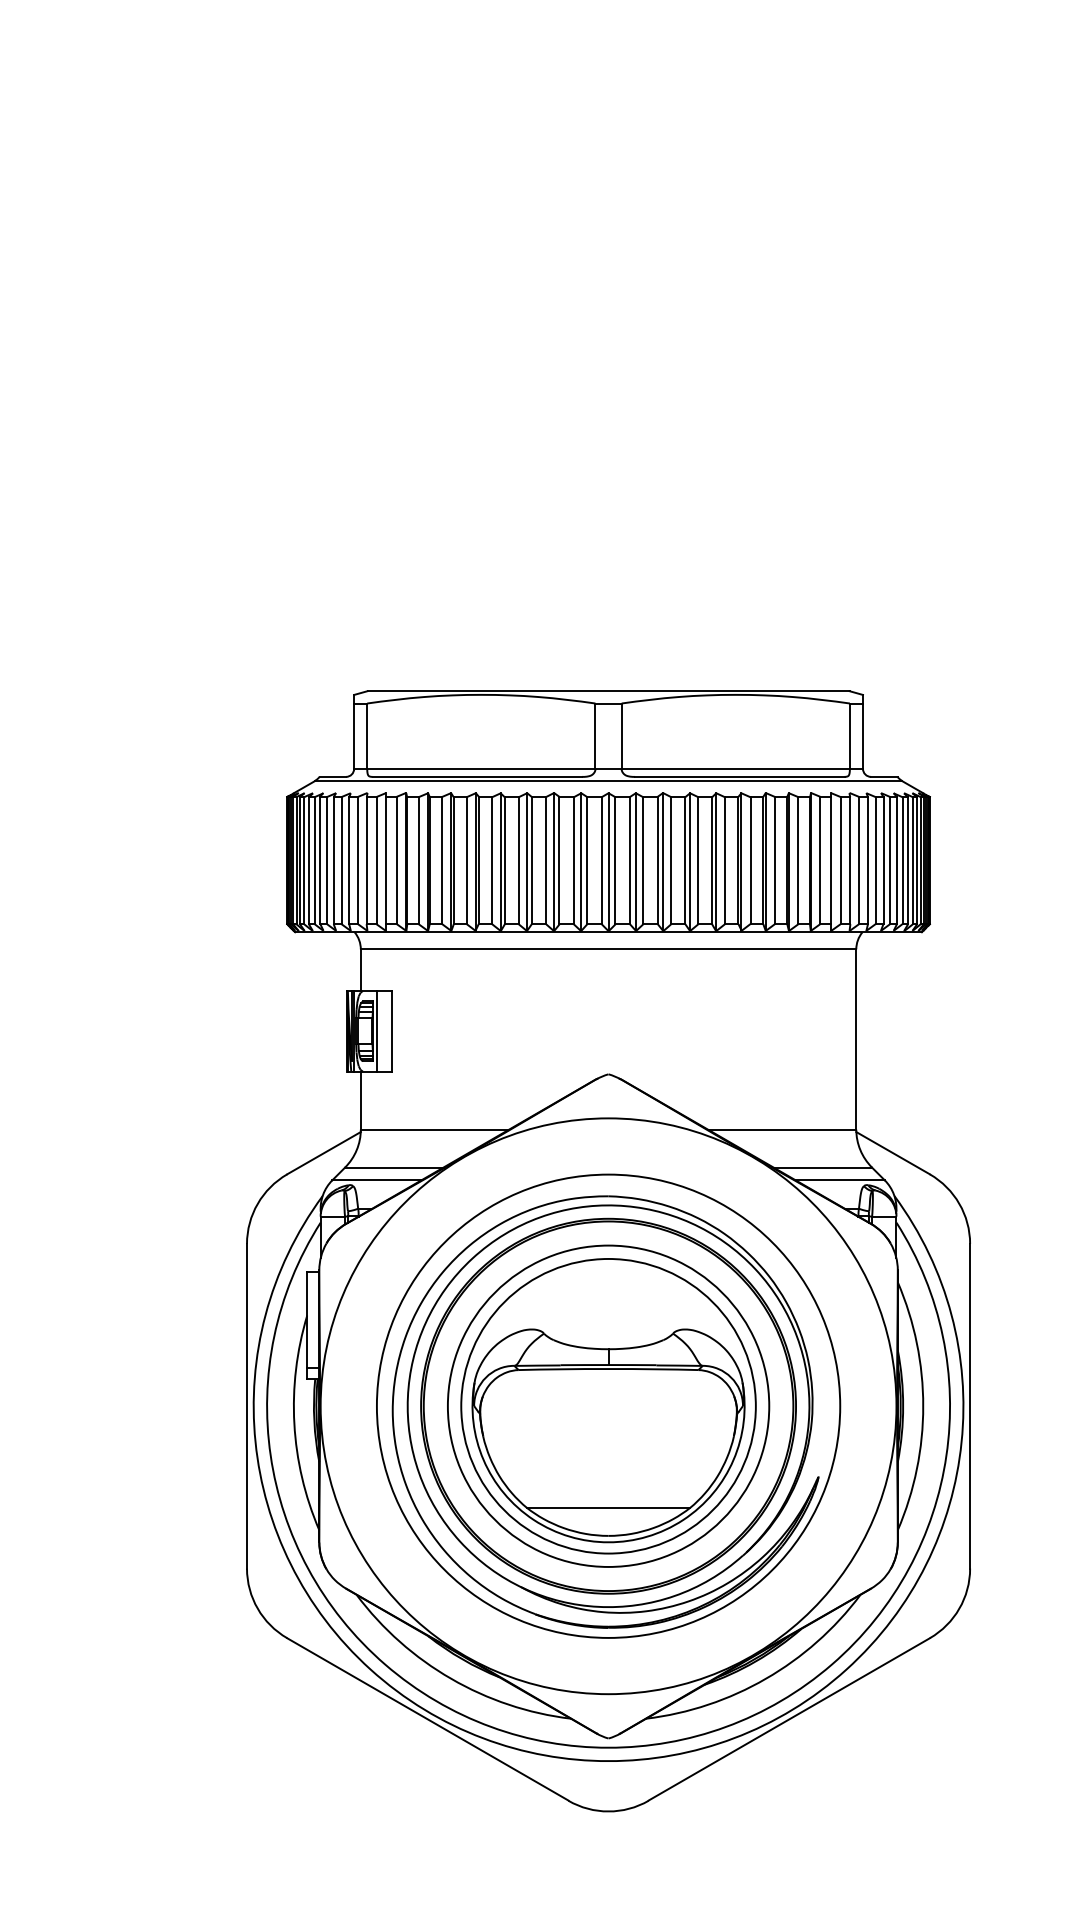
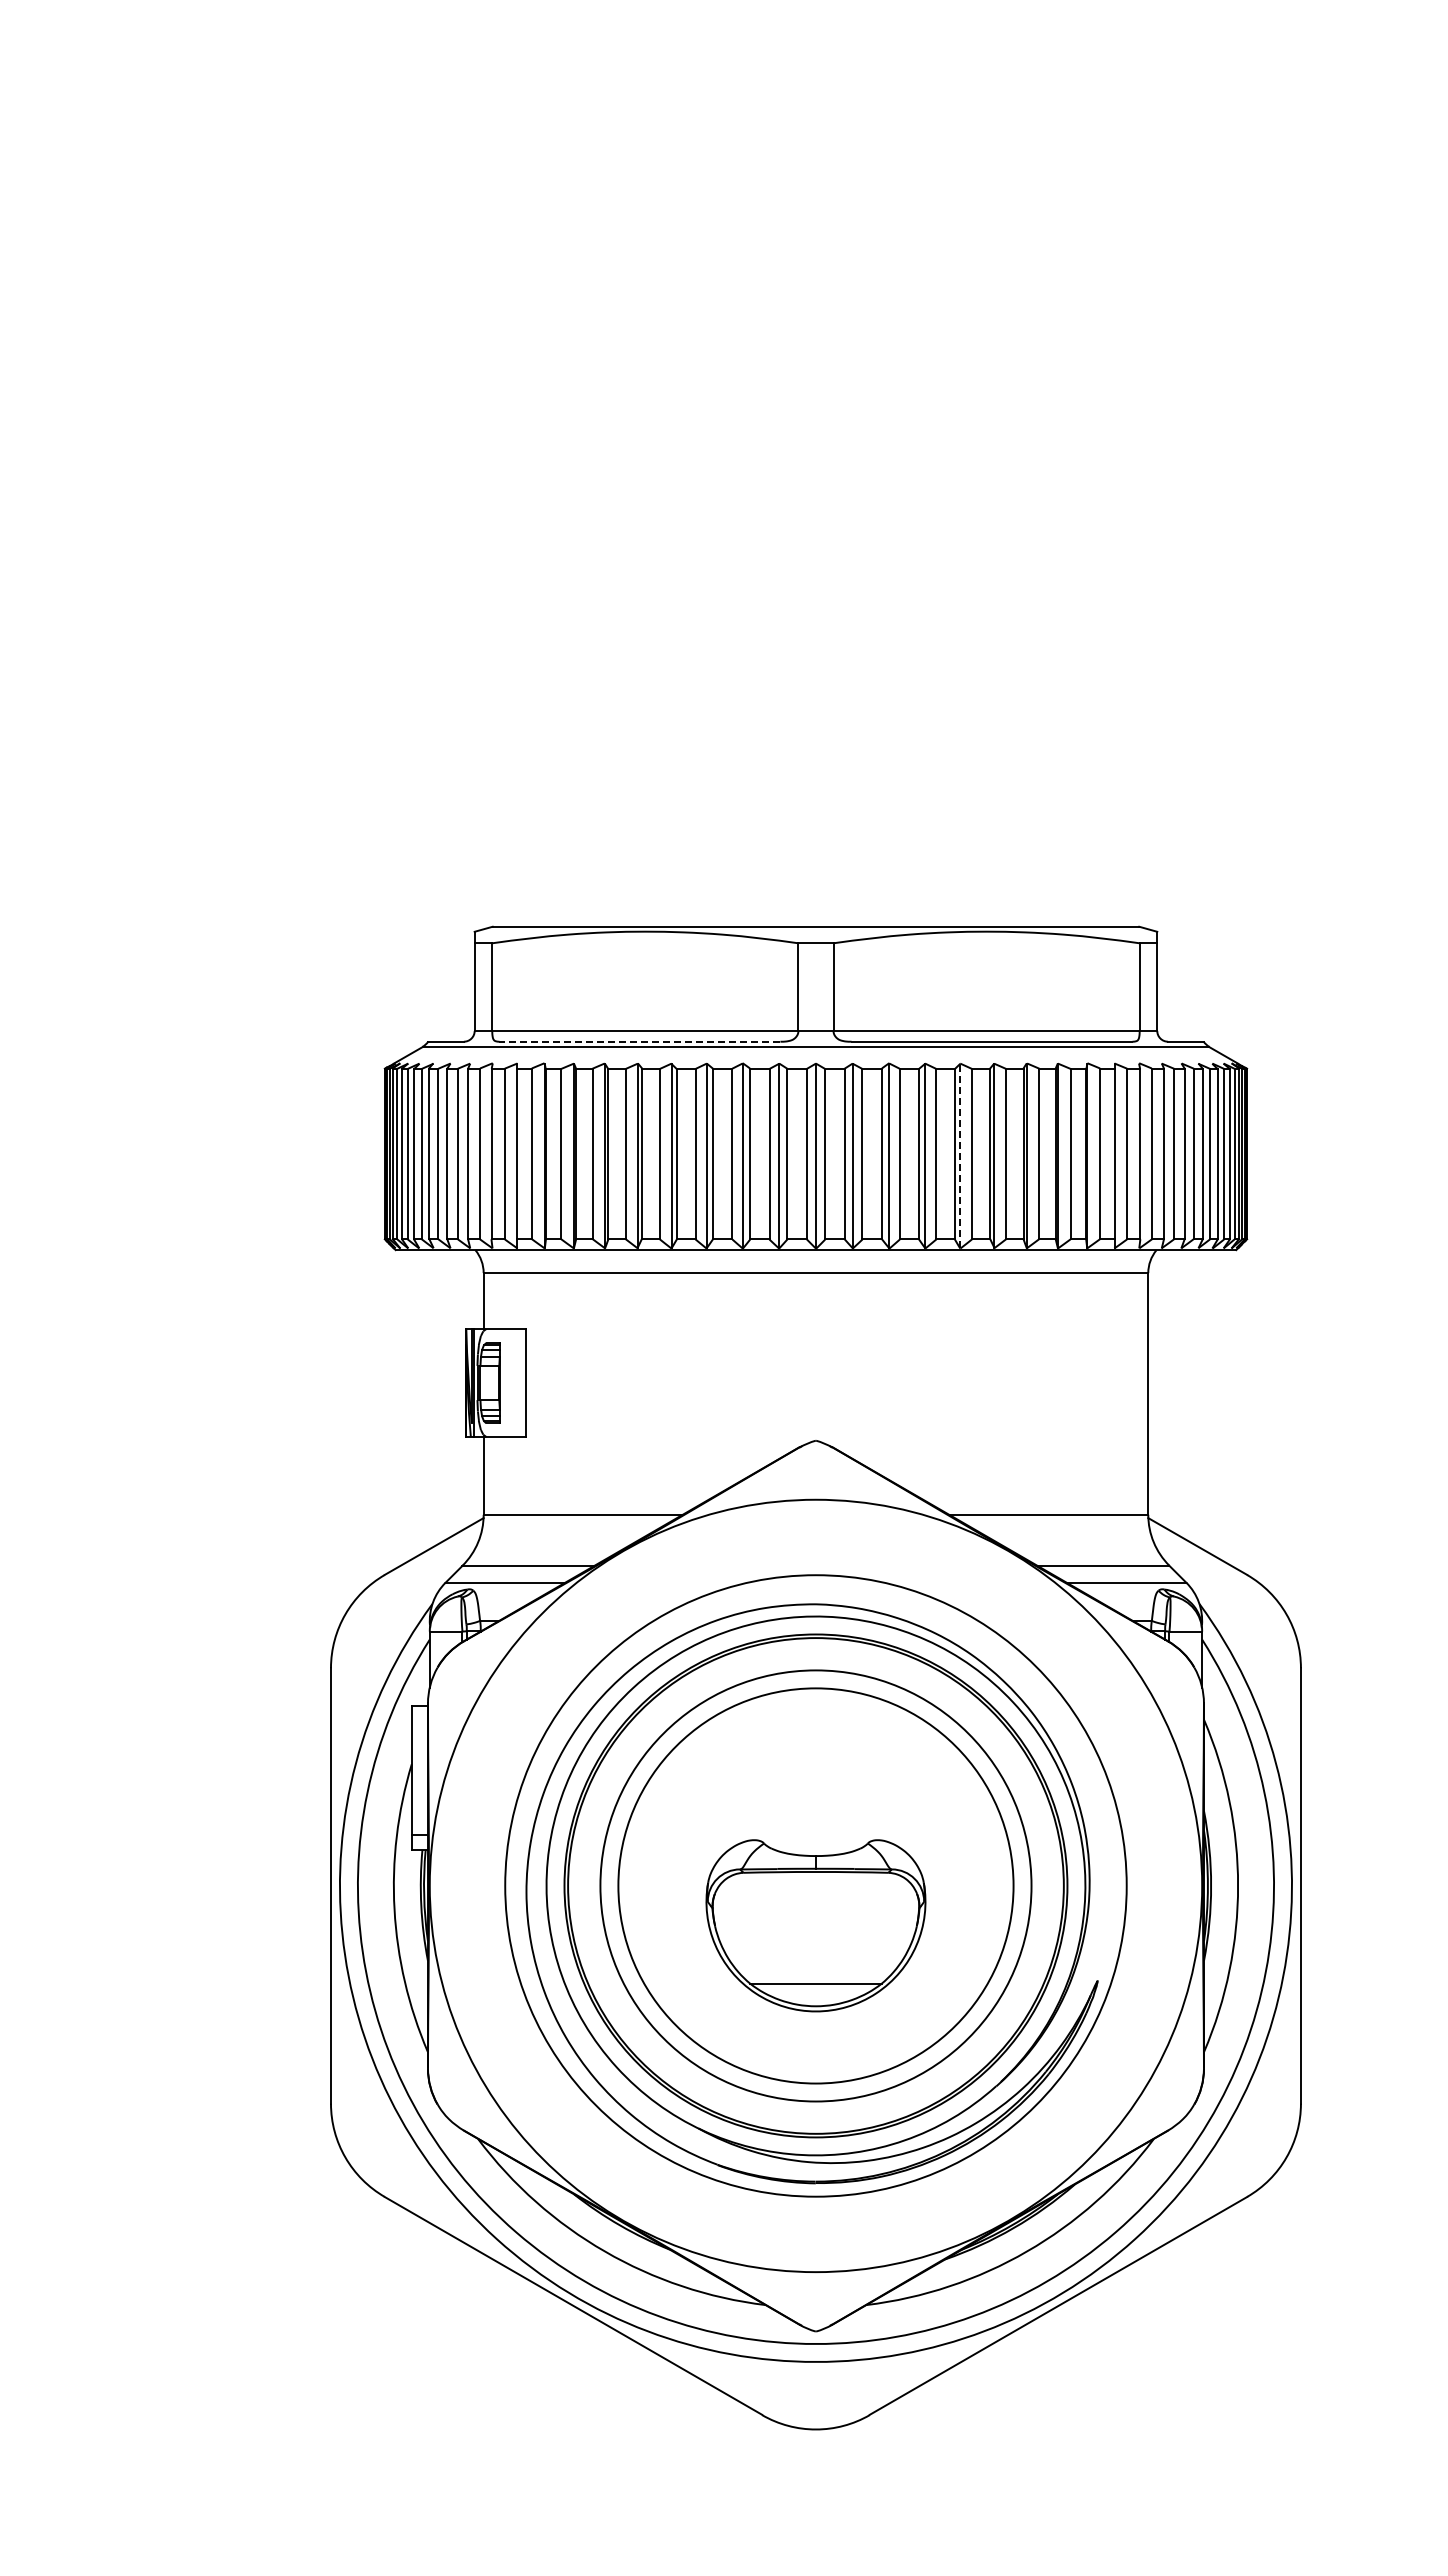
line: (477, 776) -> (639, 1041), solid -> dashed
line: (716, 861) -> (960, 1155), solid -> dashed
line: (377, 1030) -> (505, 1382), removed
part: (608, 1435) -> (815, 1925), size x0.6

